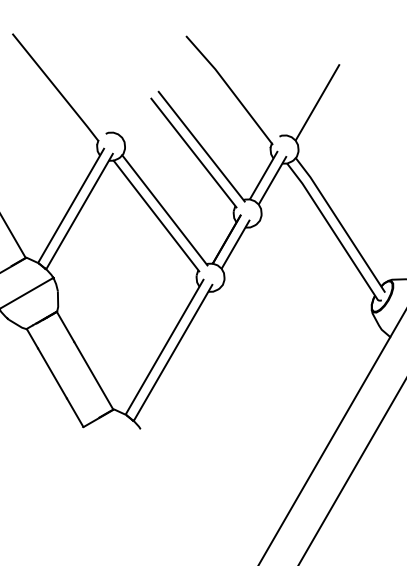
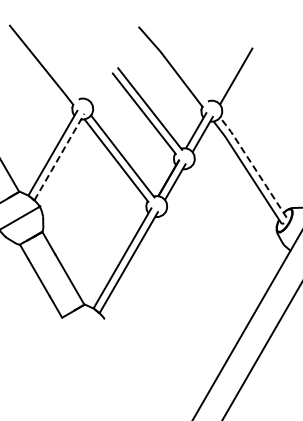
line: (79, 210) -> (59, 156), solid -> dashed
line: (340, 223) -> (253, 166), solid -> dashed

